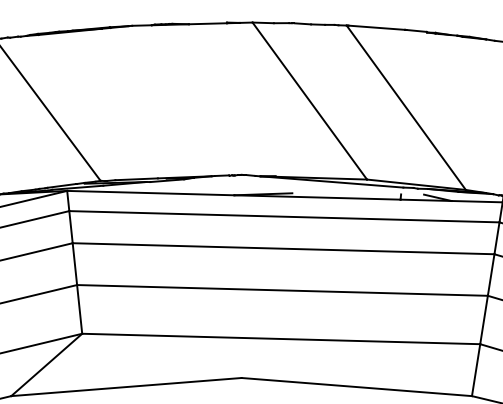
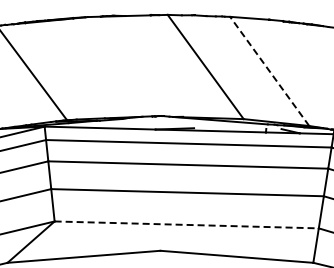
line: (405, 107) -> (269, 71), solid -> dashed
line: (282, 338) -> (187, 224), solid -> dashed

